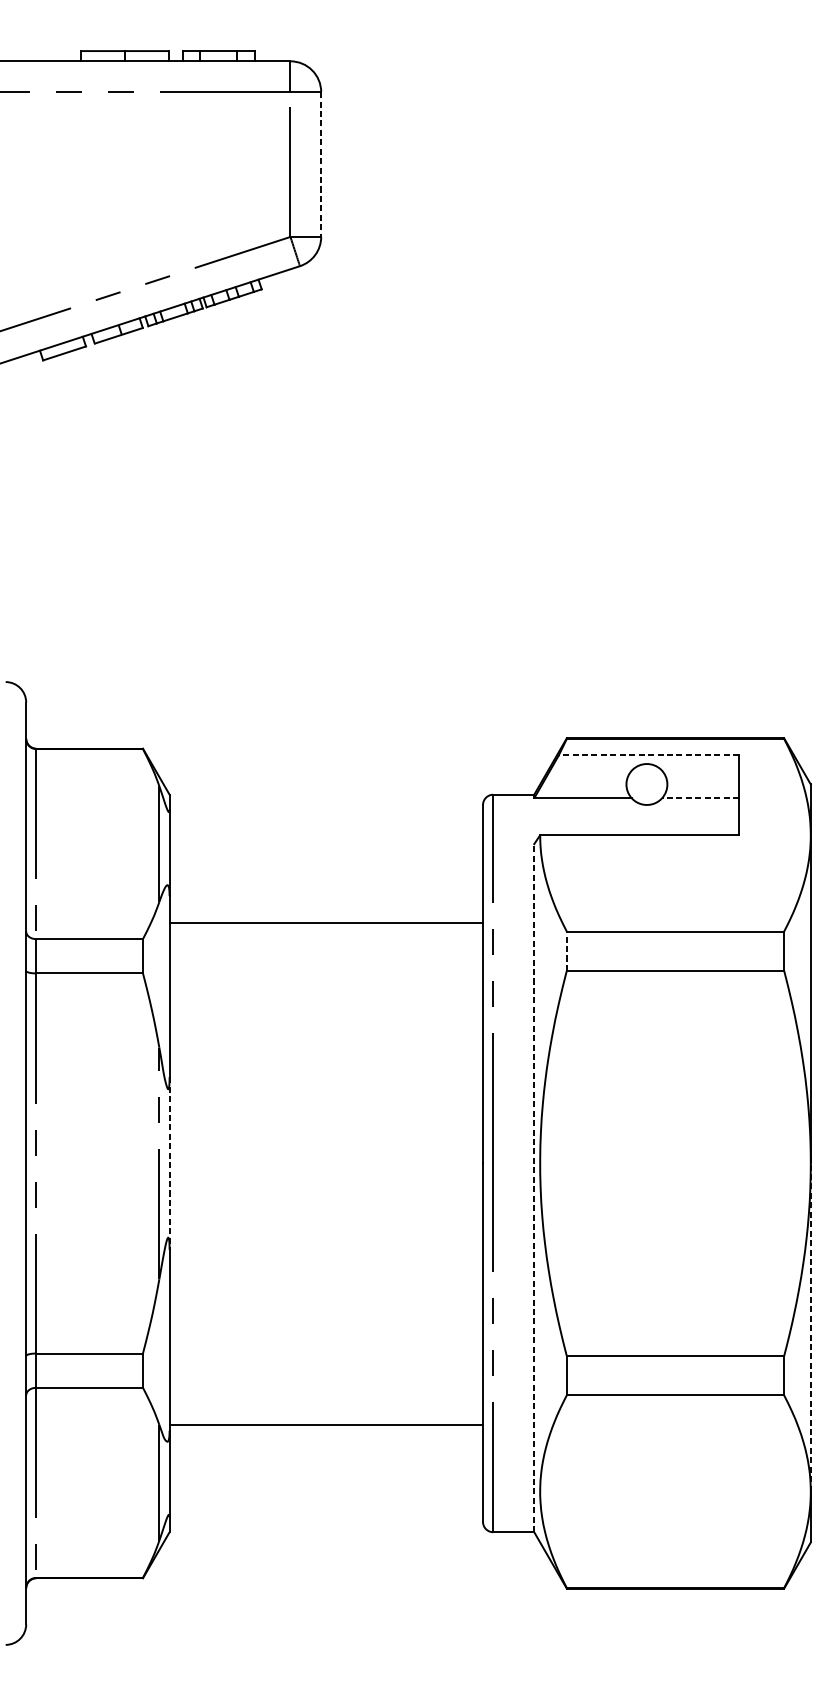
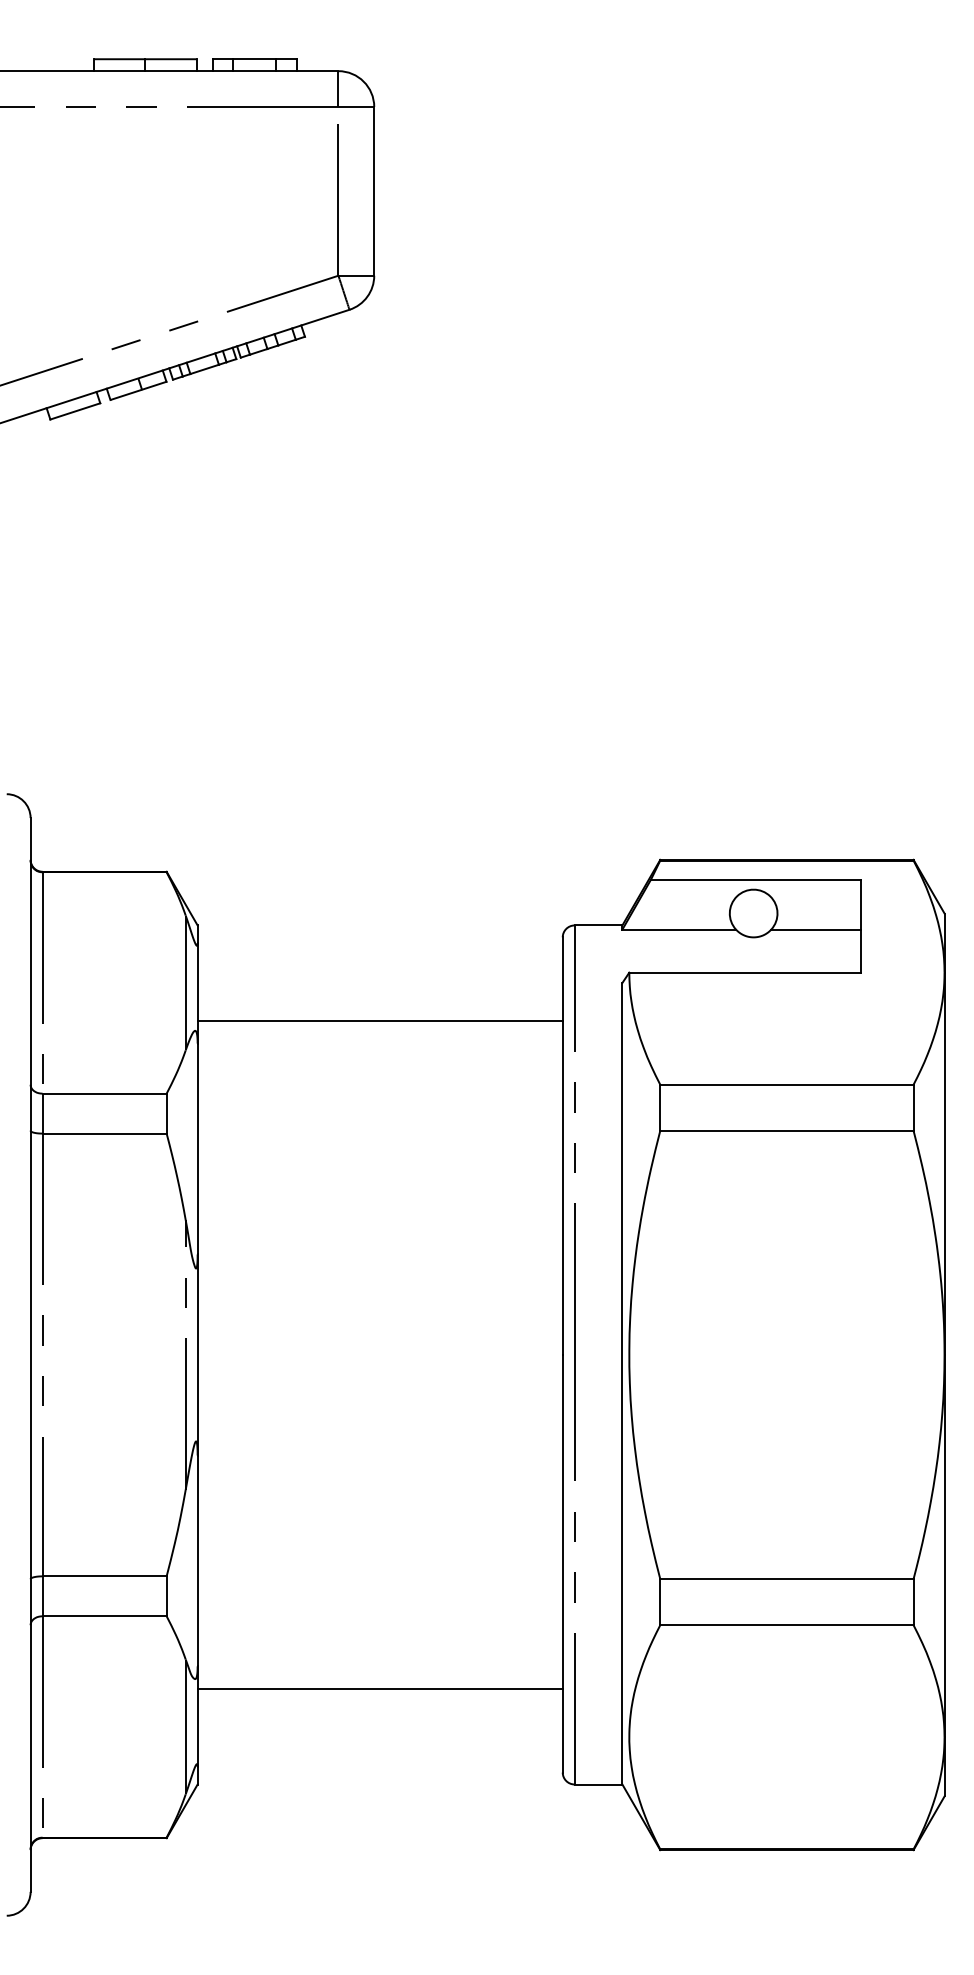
line: (321, 164) -> (374, 191), dashed -> solid
line: (648, 755) -> (755, 879), dashed -> solid
line: (700, 798) -> (816, 929), dashed -> solid
line: (325, 922) -> (379, 1020), moved
line: (566, 951) -> (660, 1107), dashed -> solid
line: (169, 1163) -> (197, 1354), dashed -> solid
line: (534, 1187) -> (622, 1383), dashed -> solid
line: (810, 1327) -> (944, 1545), dashed -> solid
line: (325, 1424) -> (379, 1689), moved

